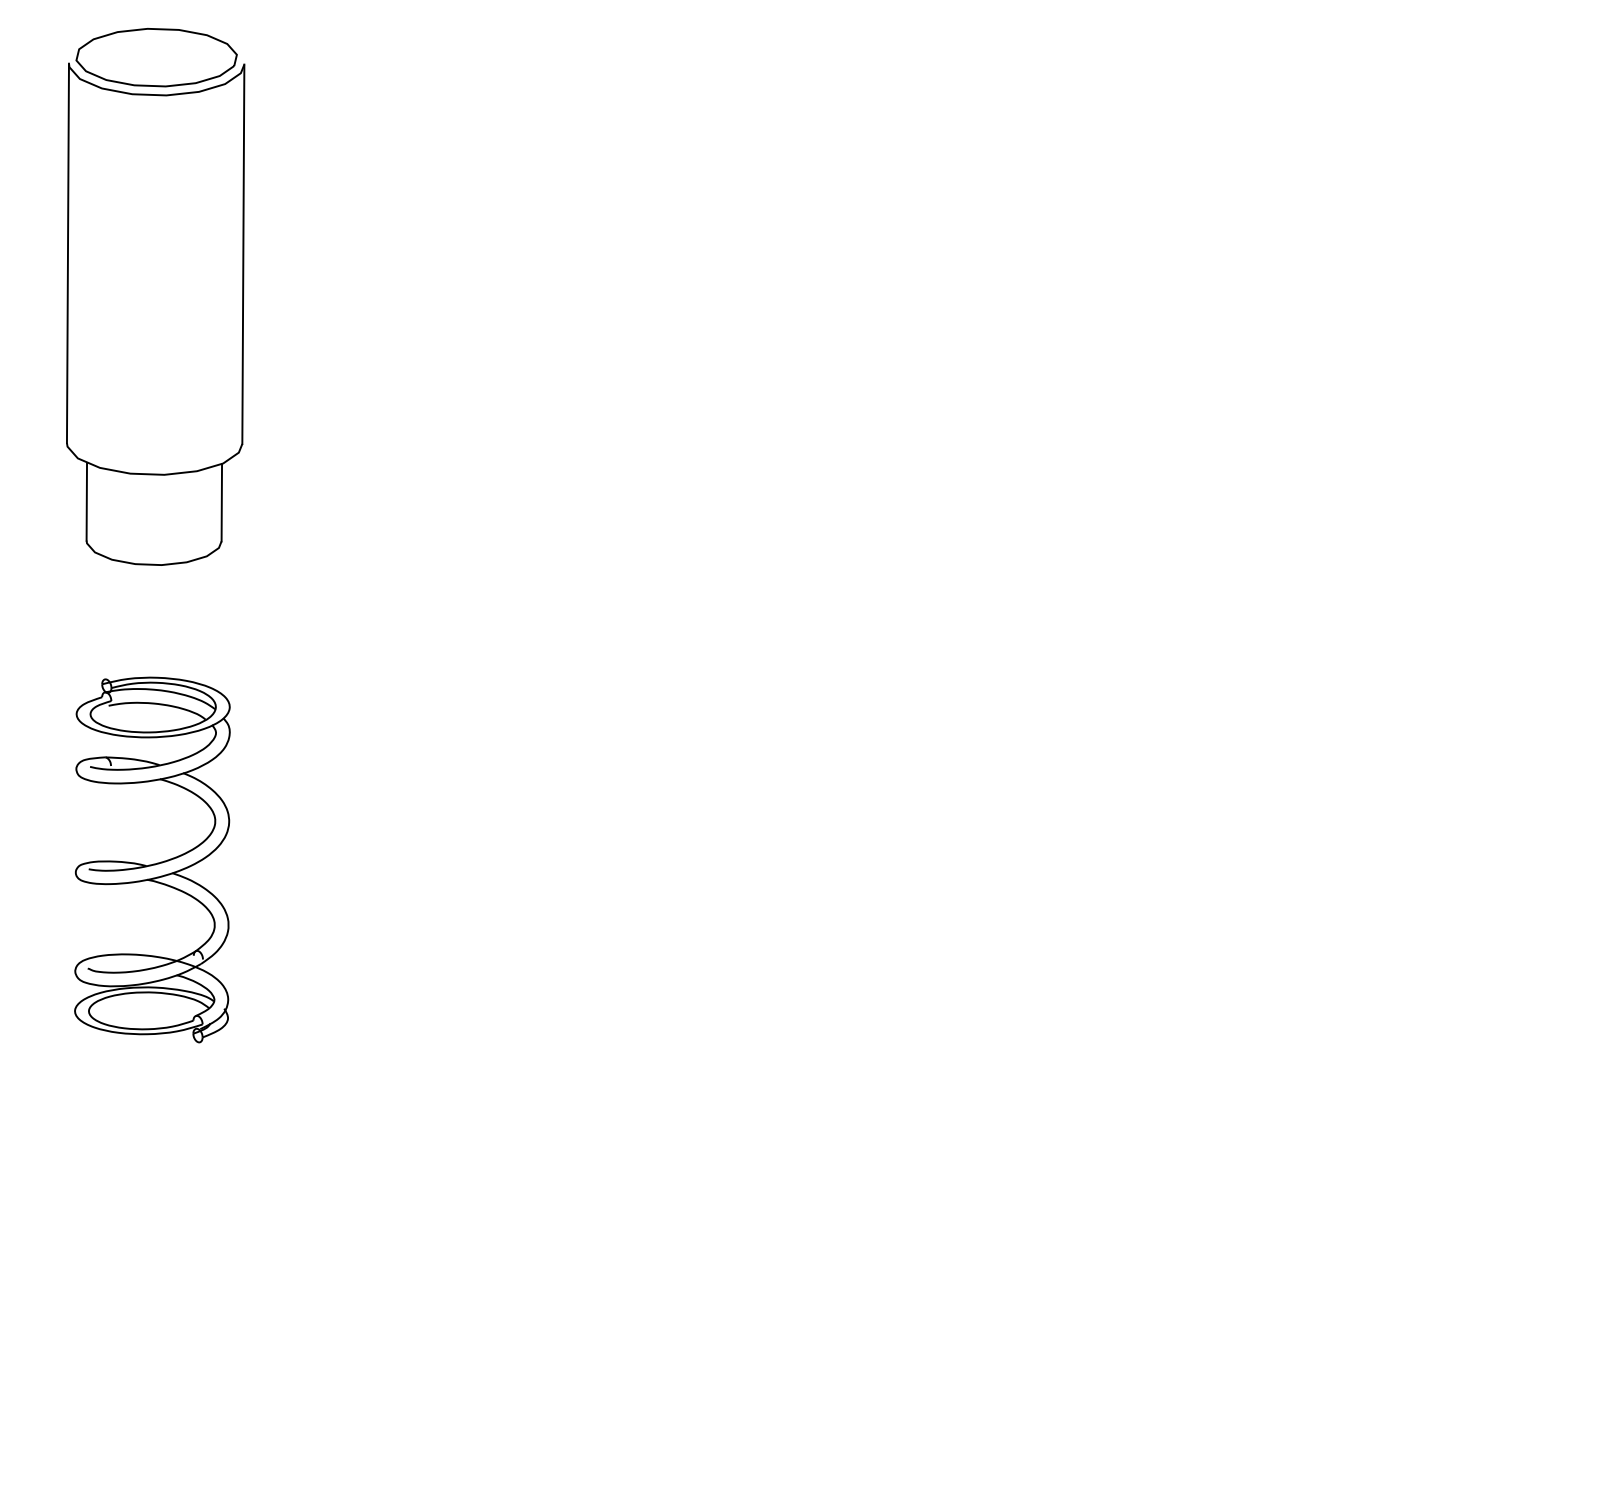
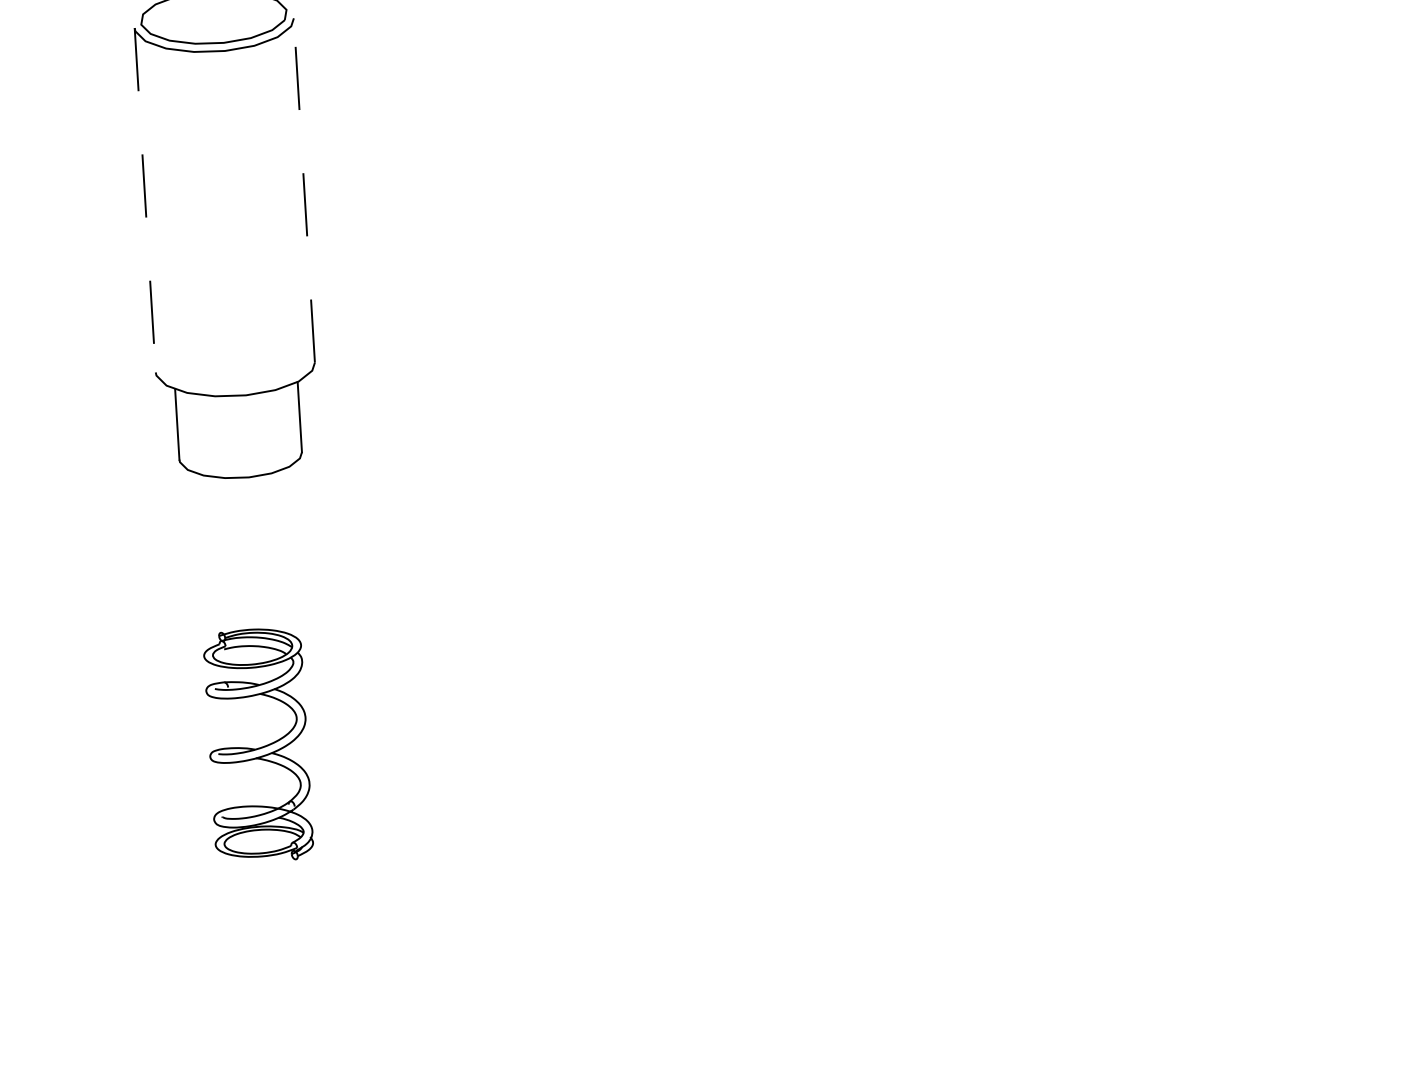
line: (67, 253) -> (144, 200), solid -> dashed
line: (243, 254) -> (304, 190), solid -> dashed
part: (152, 859) -> (258, 745), size x0.7

